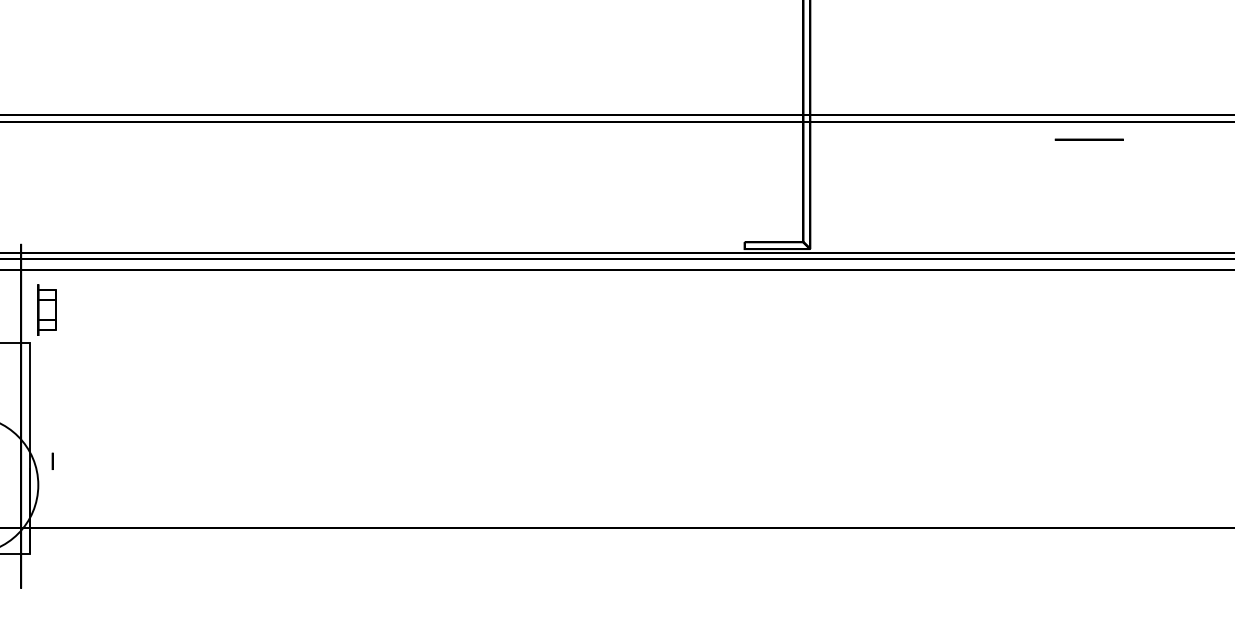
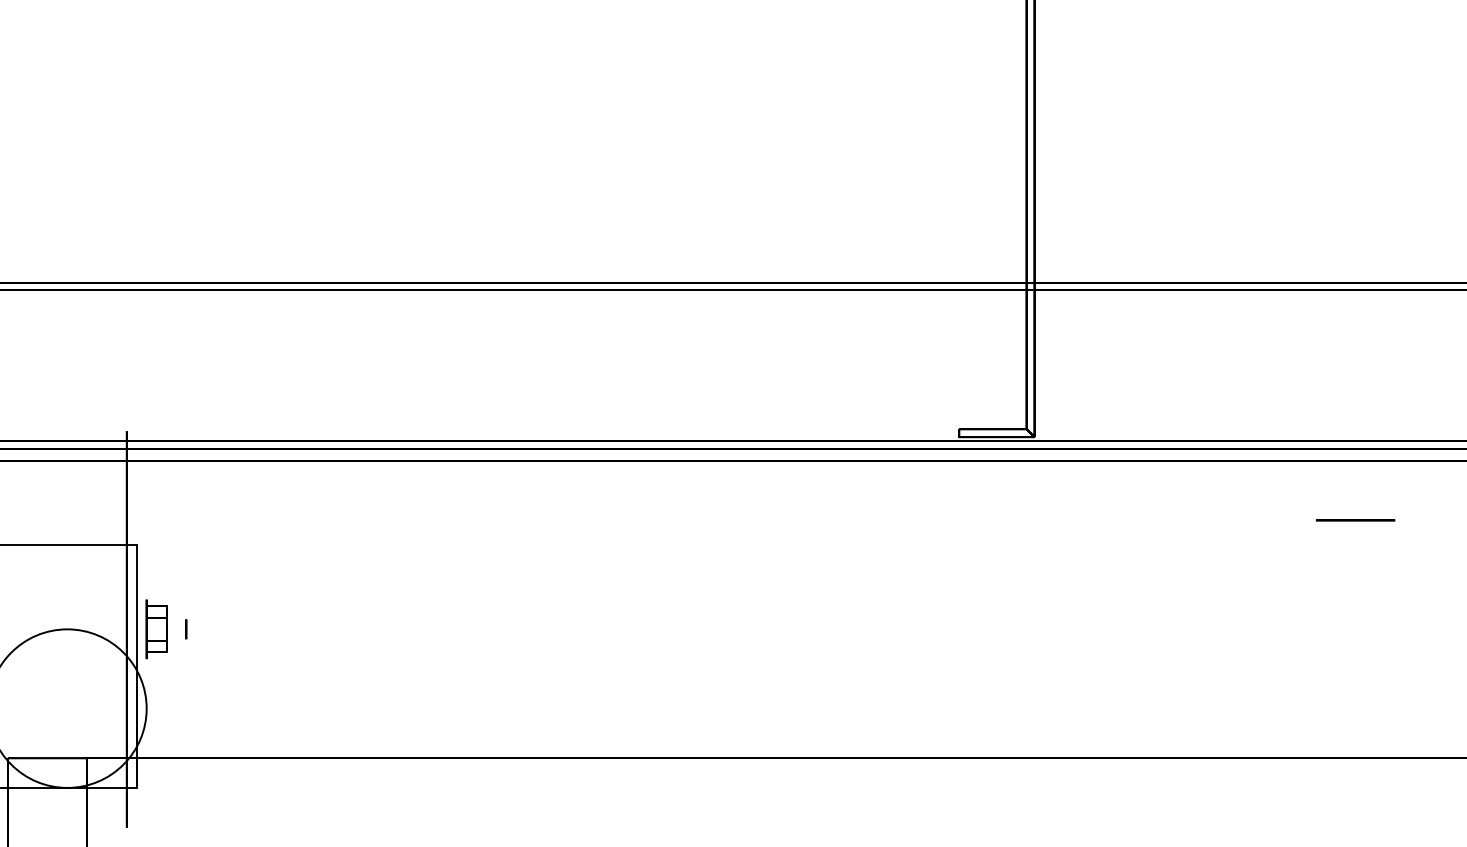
circle: (1089, 139) -> (1355, 520), moved
part: (46, 310) -> (156, 629), moved
circle: (52, 461) -> (186, 629), moved

